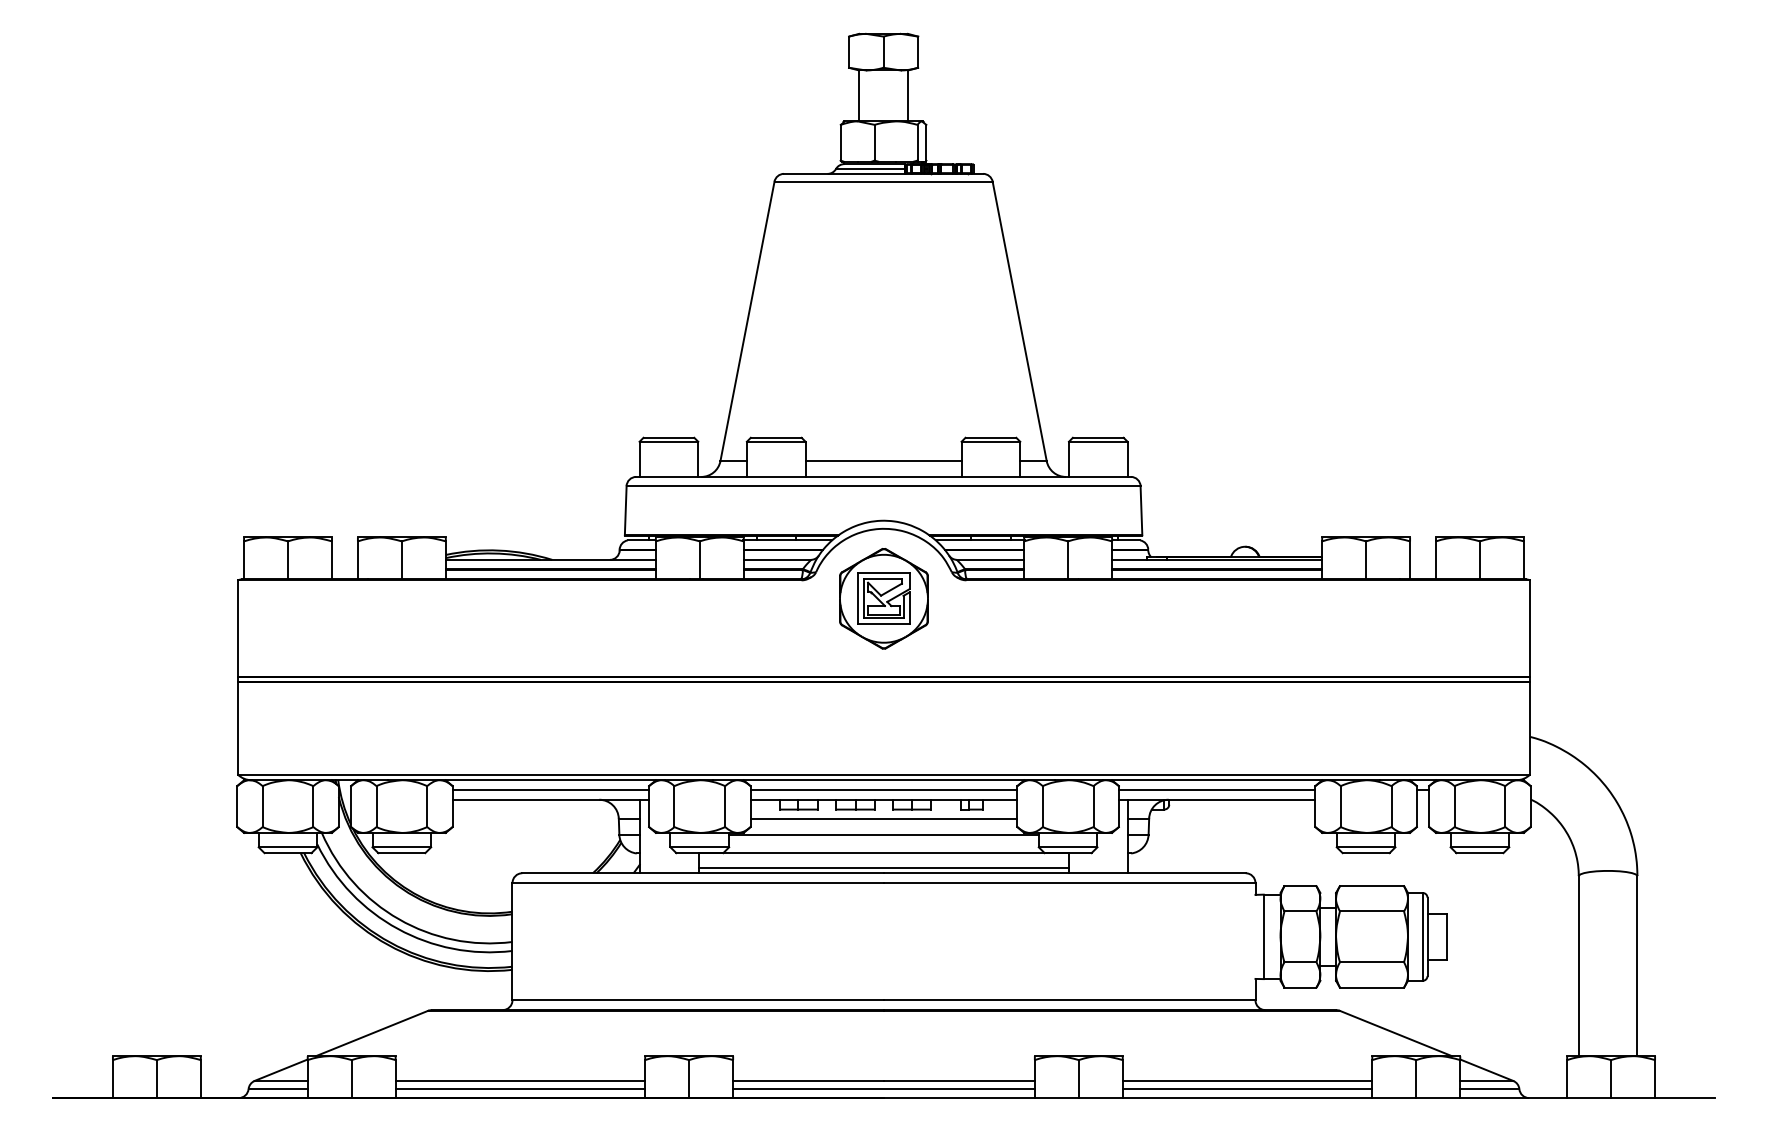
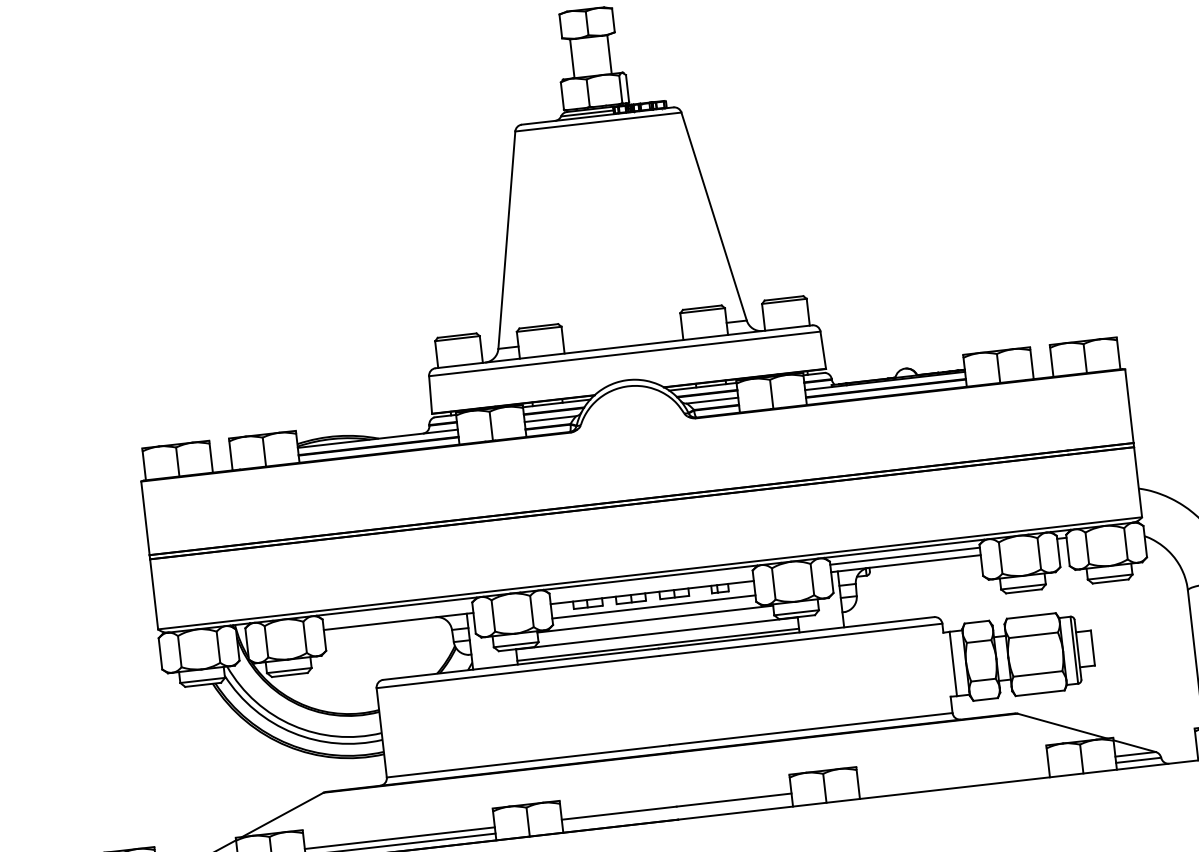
line: (883, 461) -> (622, 335), removed
part: (883, 598) -> (634, 439), removed
line: (550, 790) -> (397, 614), removed
line: (883, 790) -> (651, 585), removed
line: (1247, 1080) -> (953, 774), removed
line: (883, 1089) -> (677, 813), removed
line: (1247, 1089) -> (954, 781), removed

